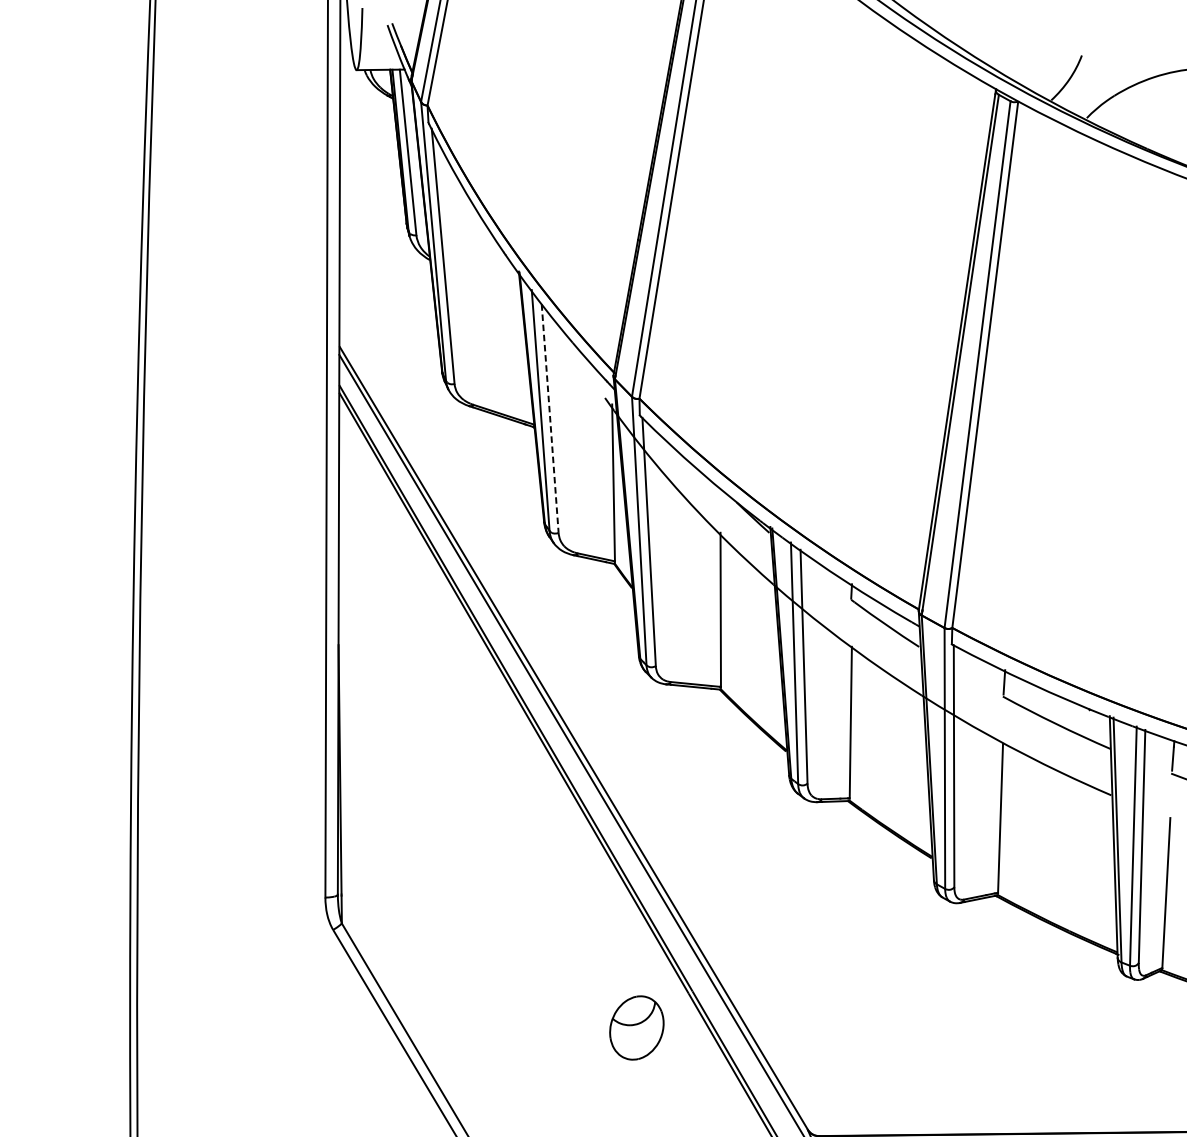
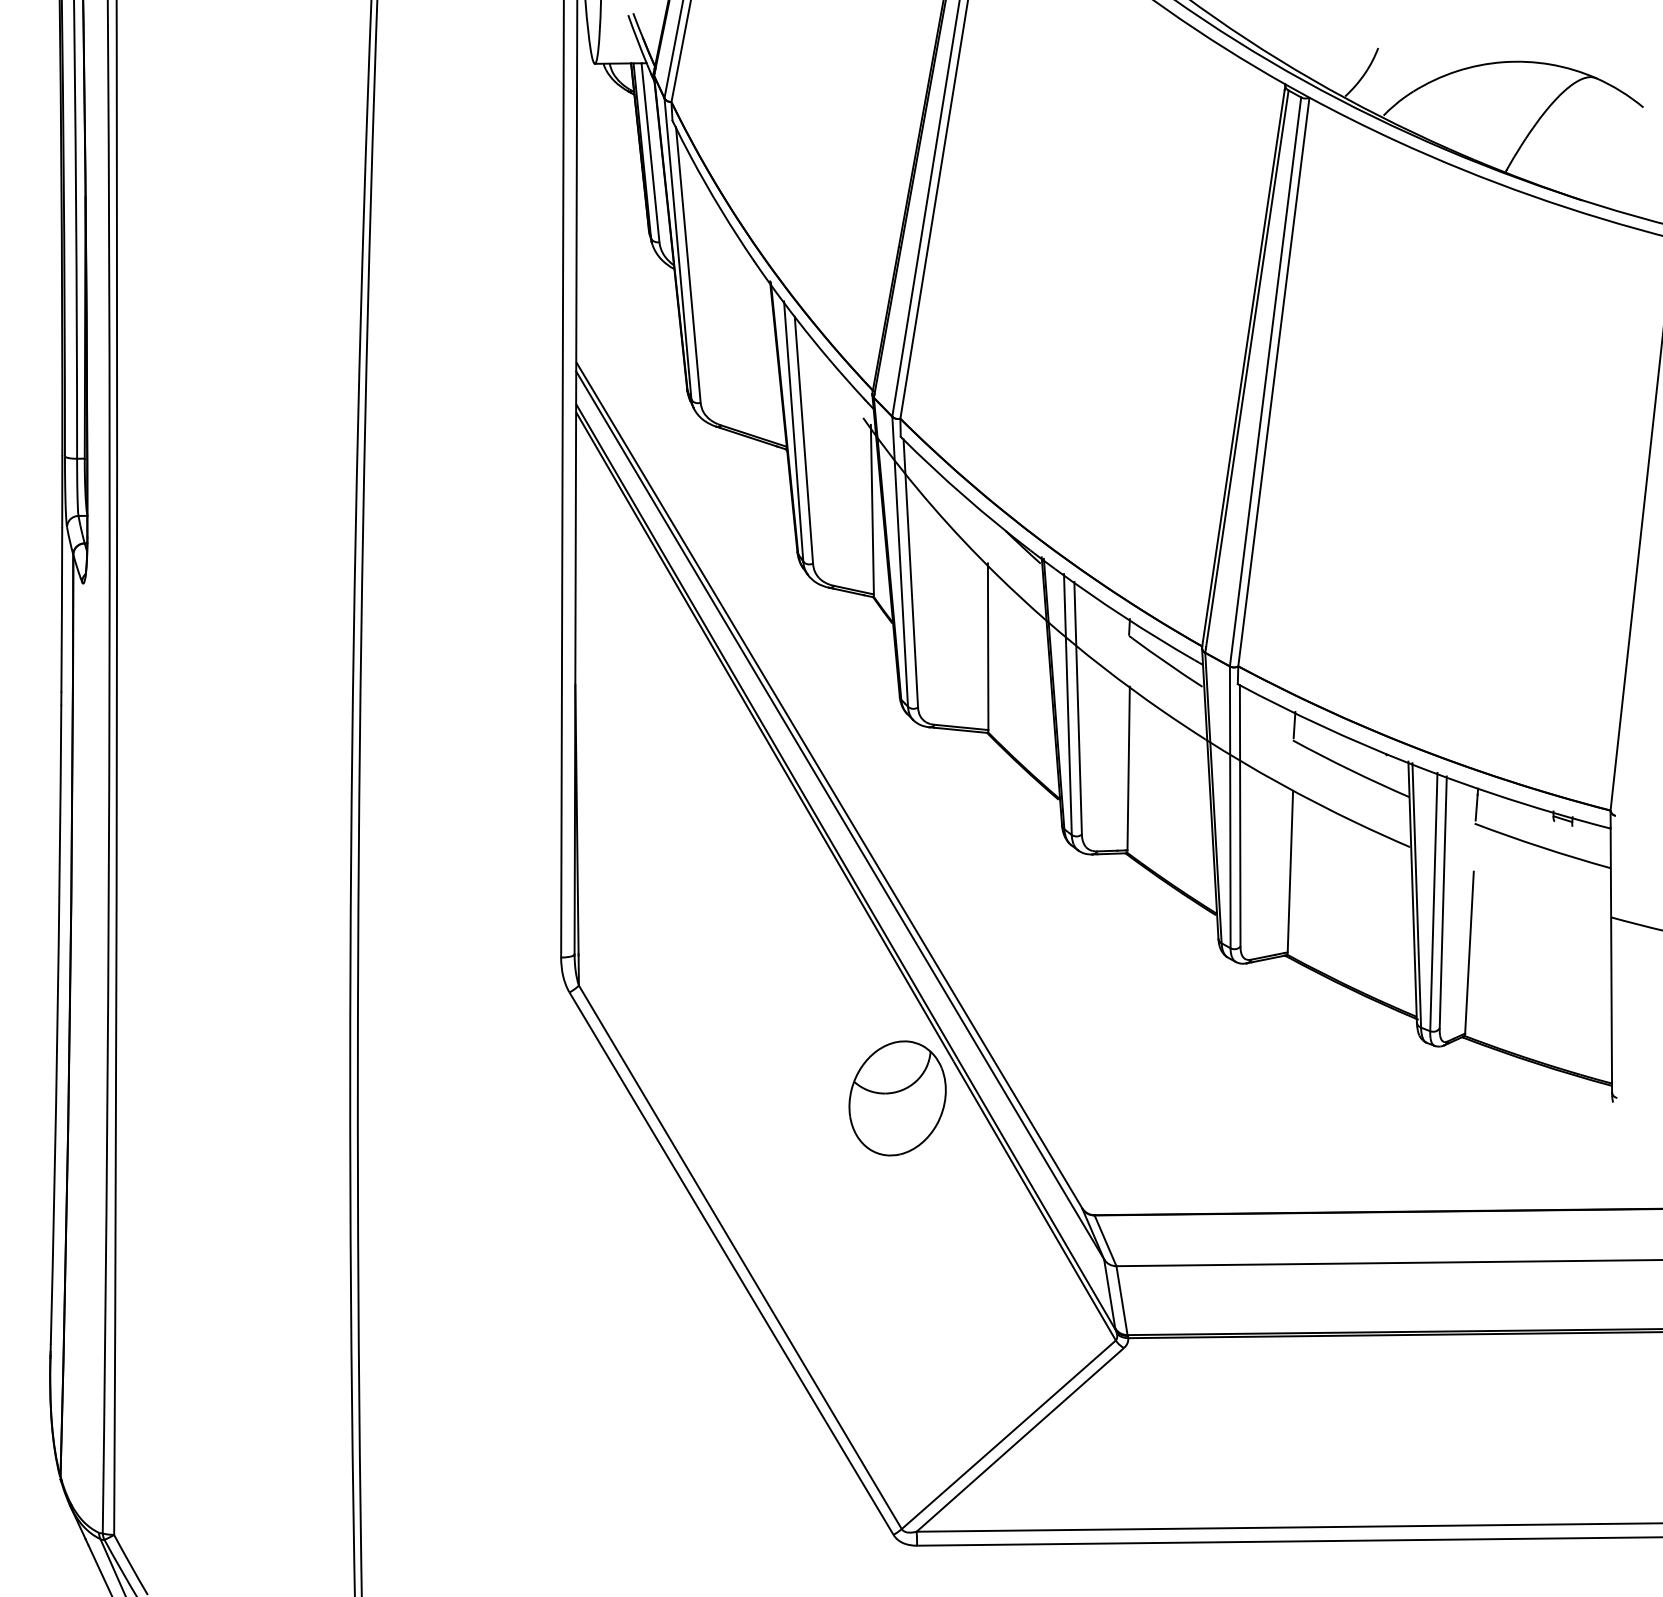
line: (549, 418) -> (803, 440), dashed -> solid
part: (636, 1028) -> (897, 1098), size x1.67

